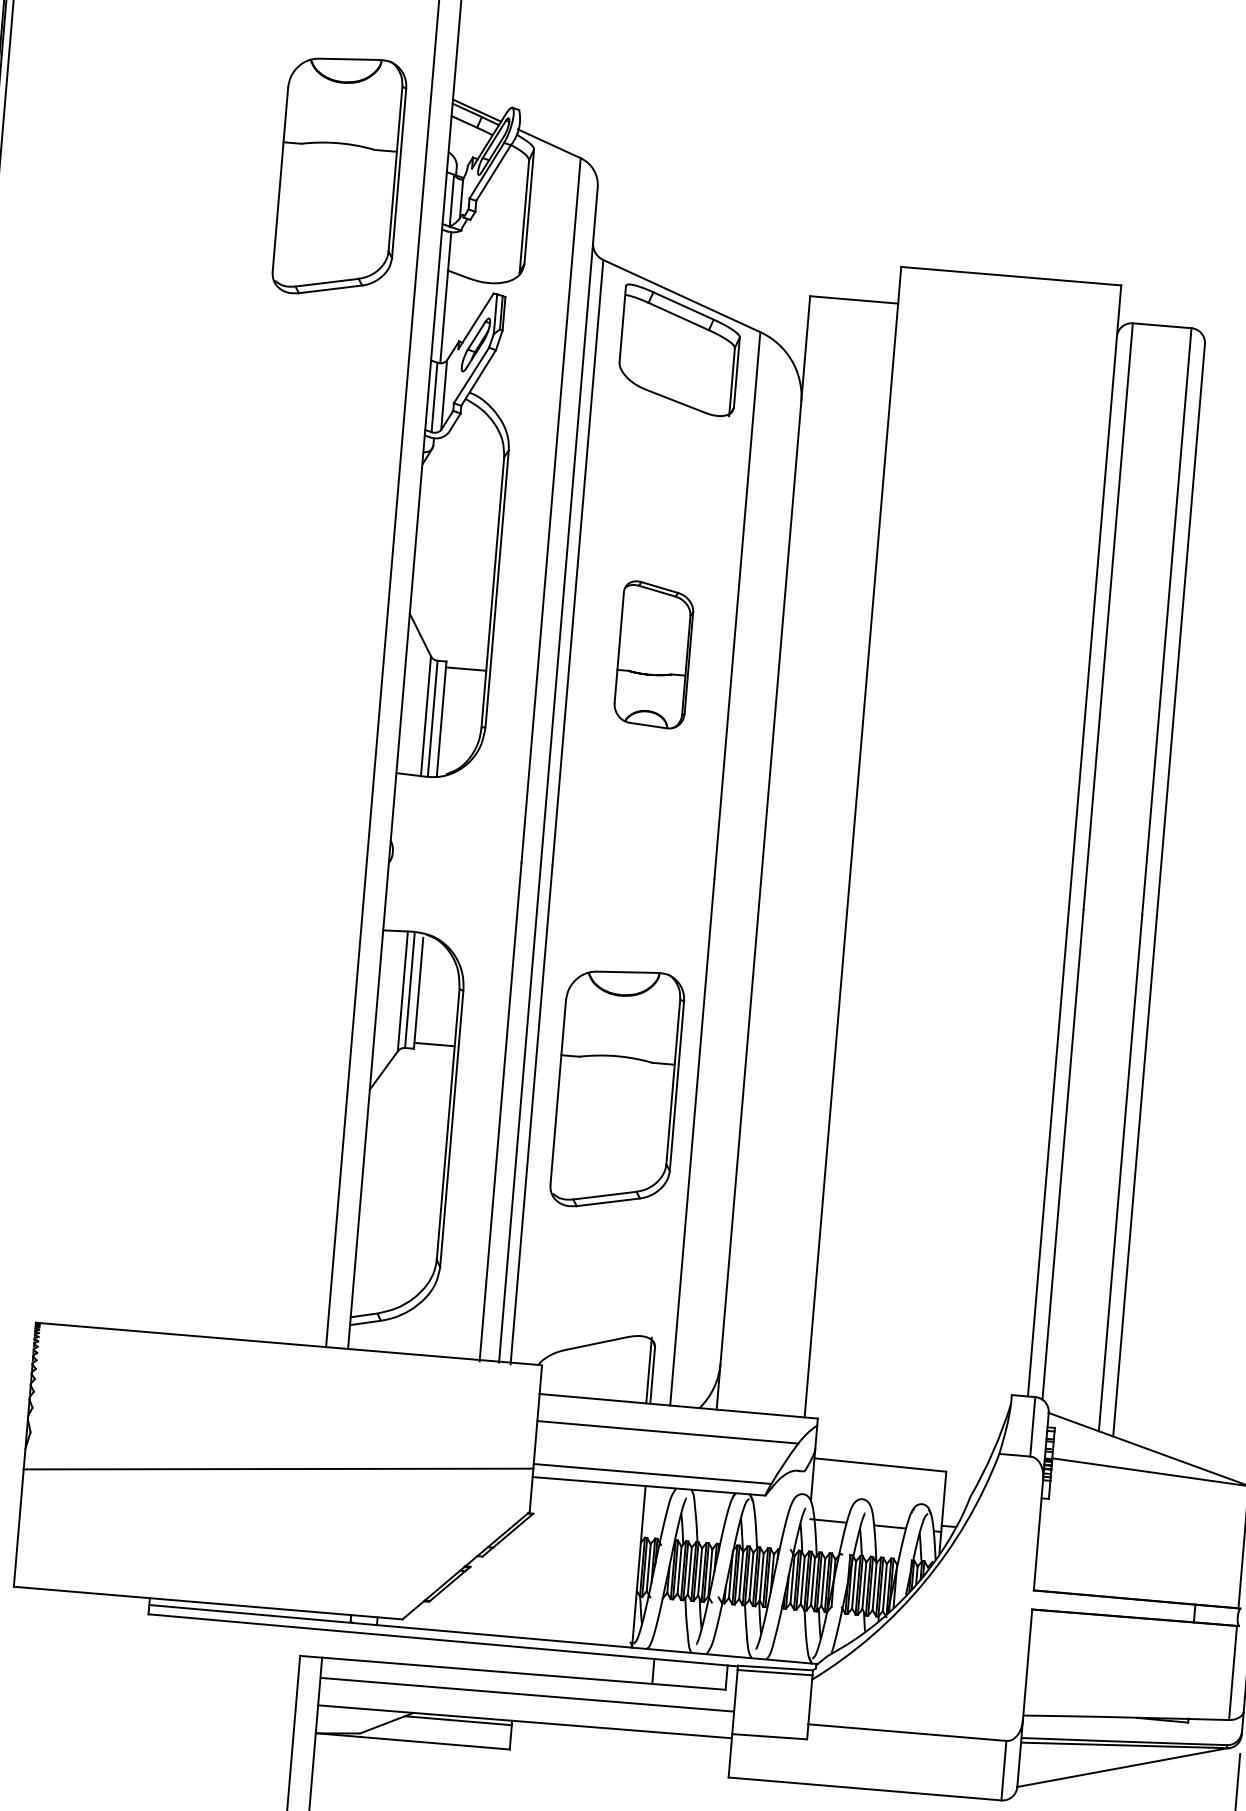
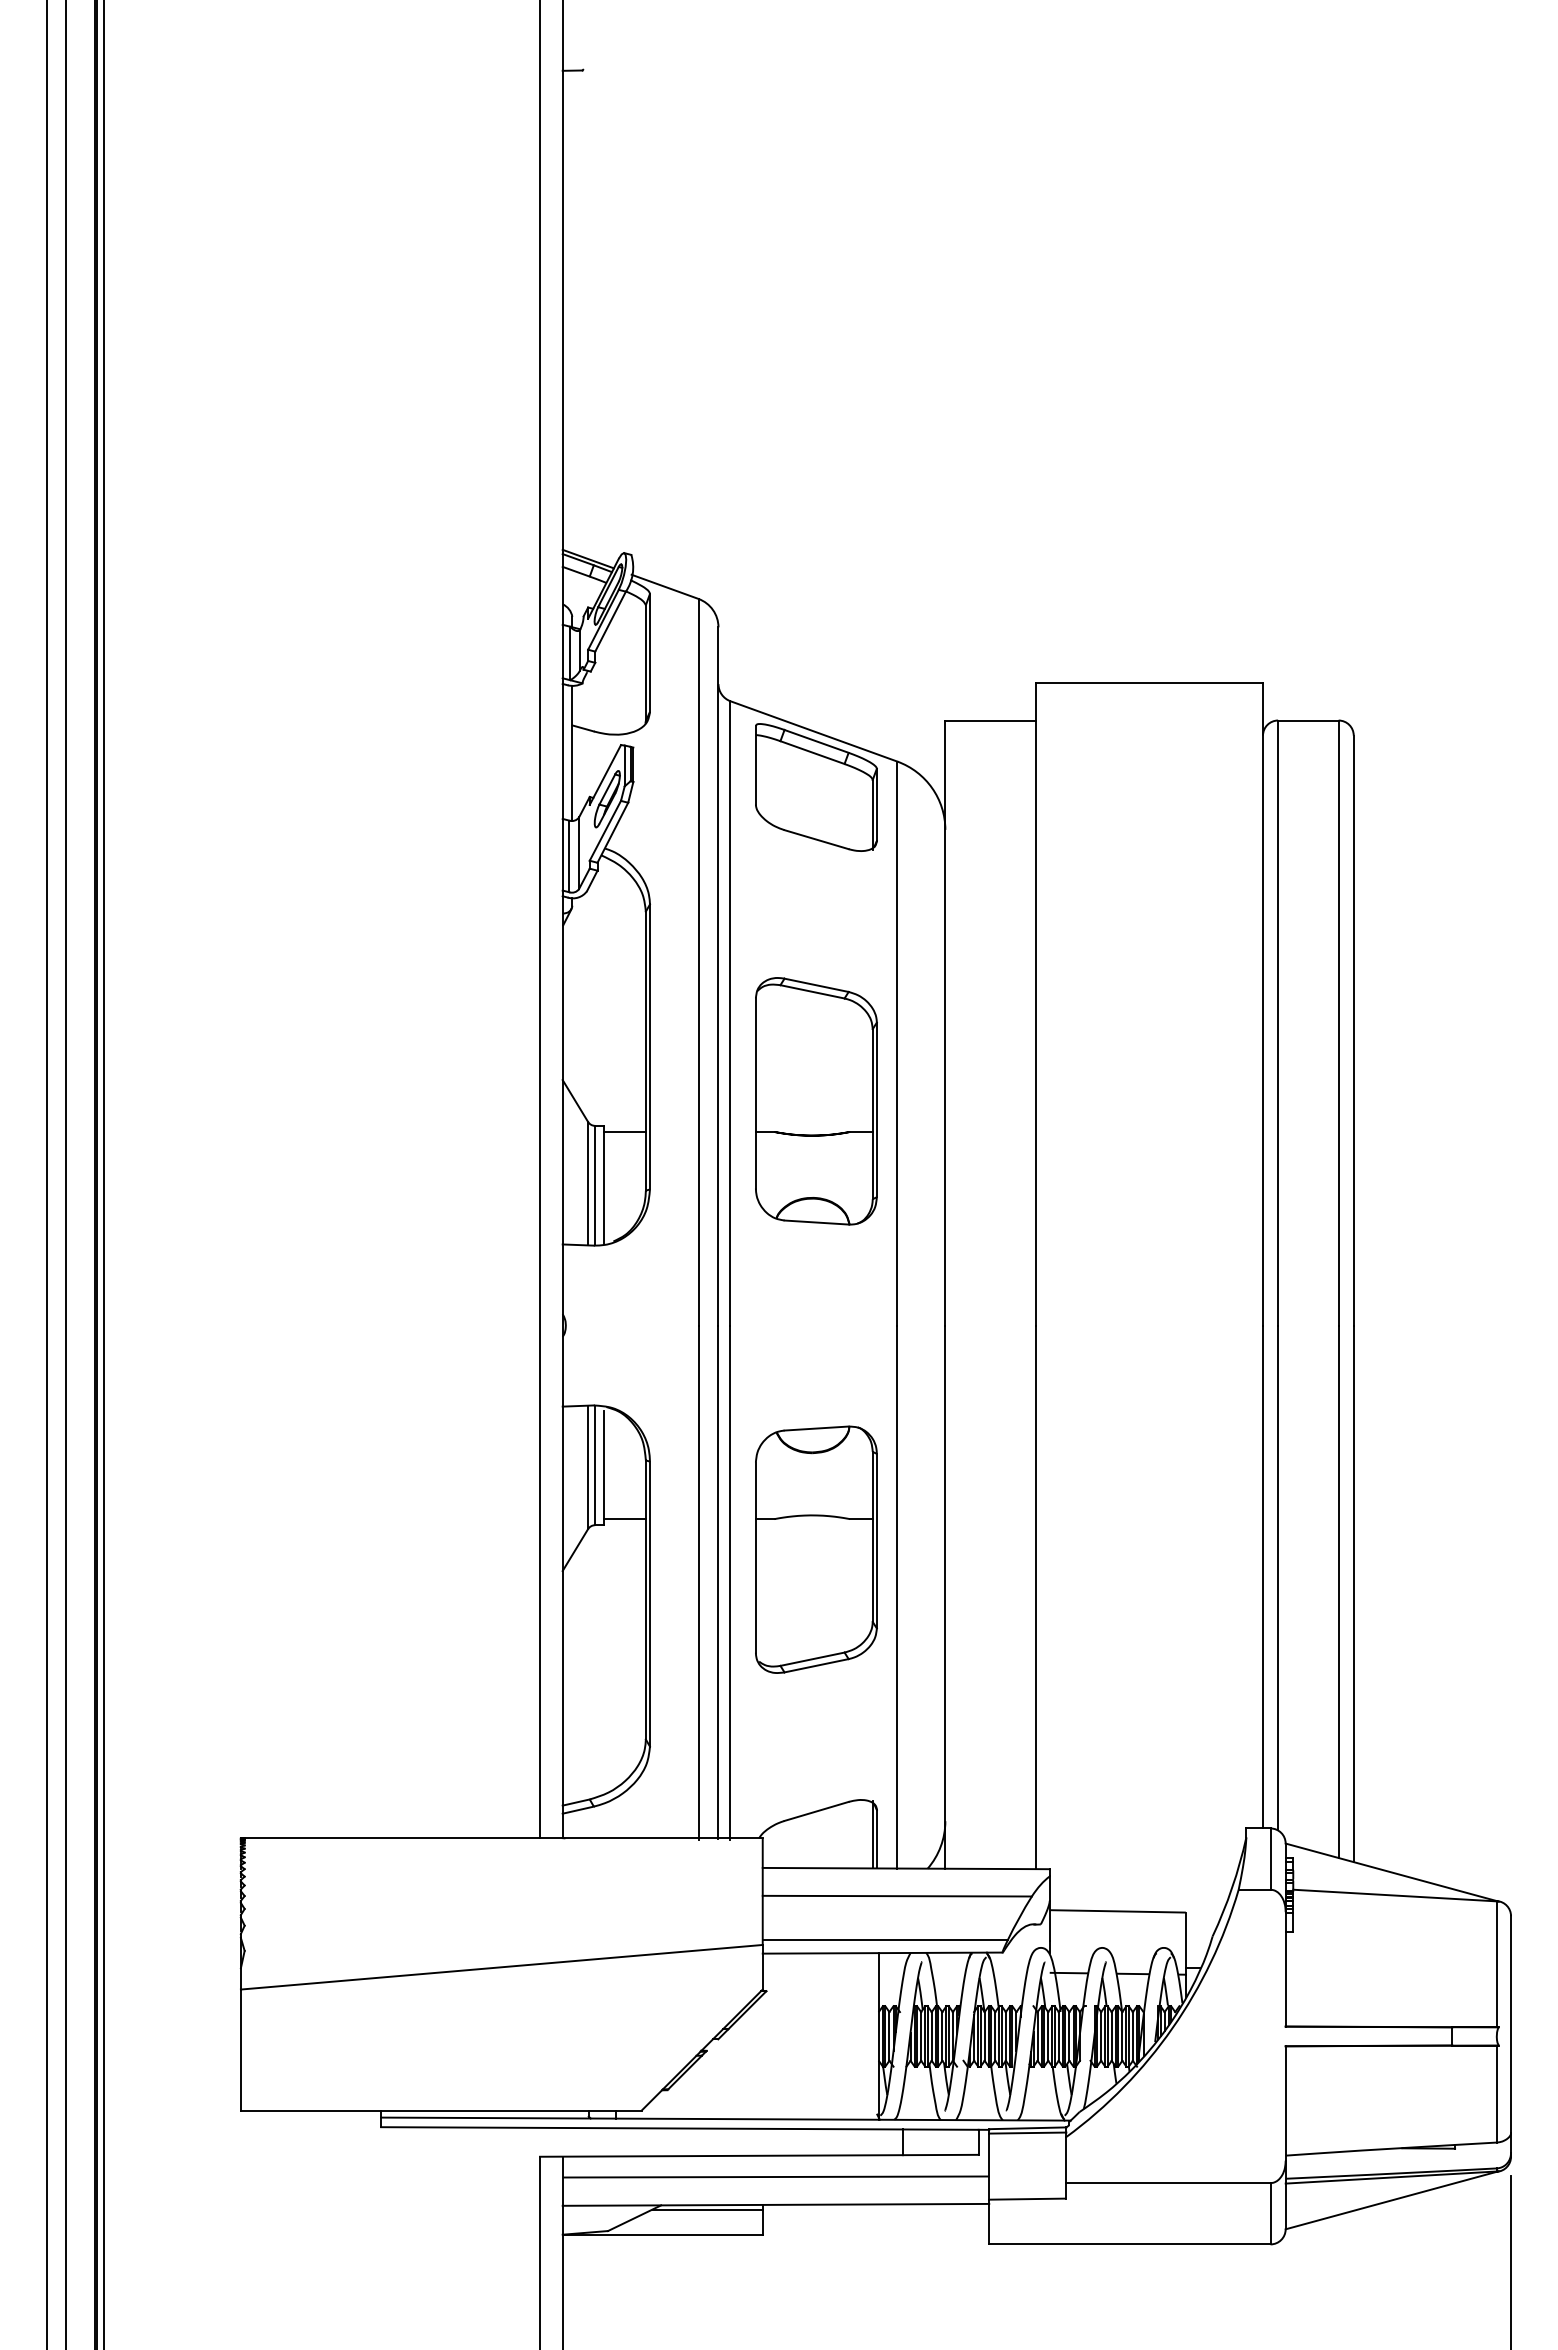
part: (339, 176) -> (453, 638), removed
part: (654, 655) -> (816, 1101), size x1.67

